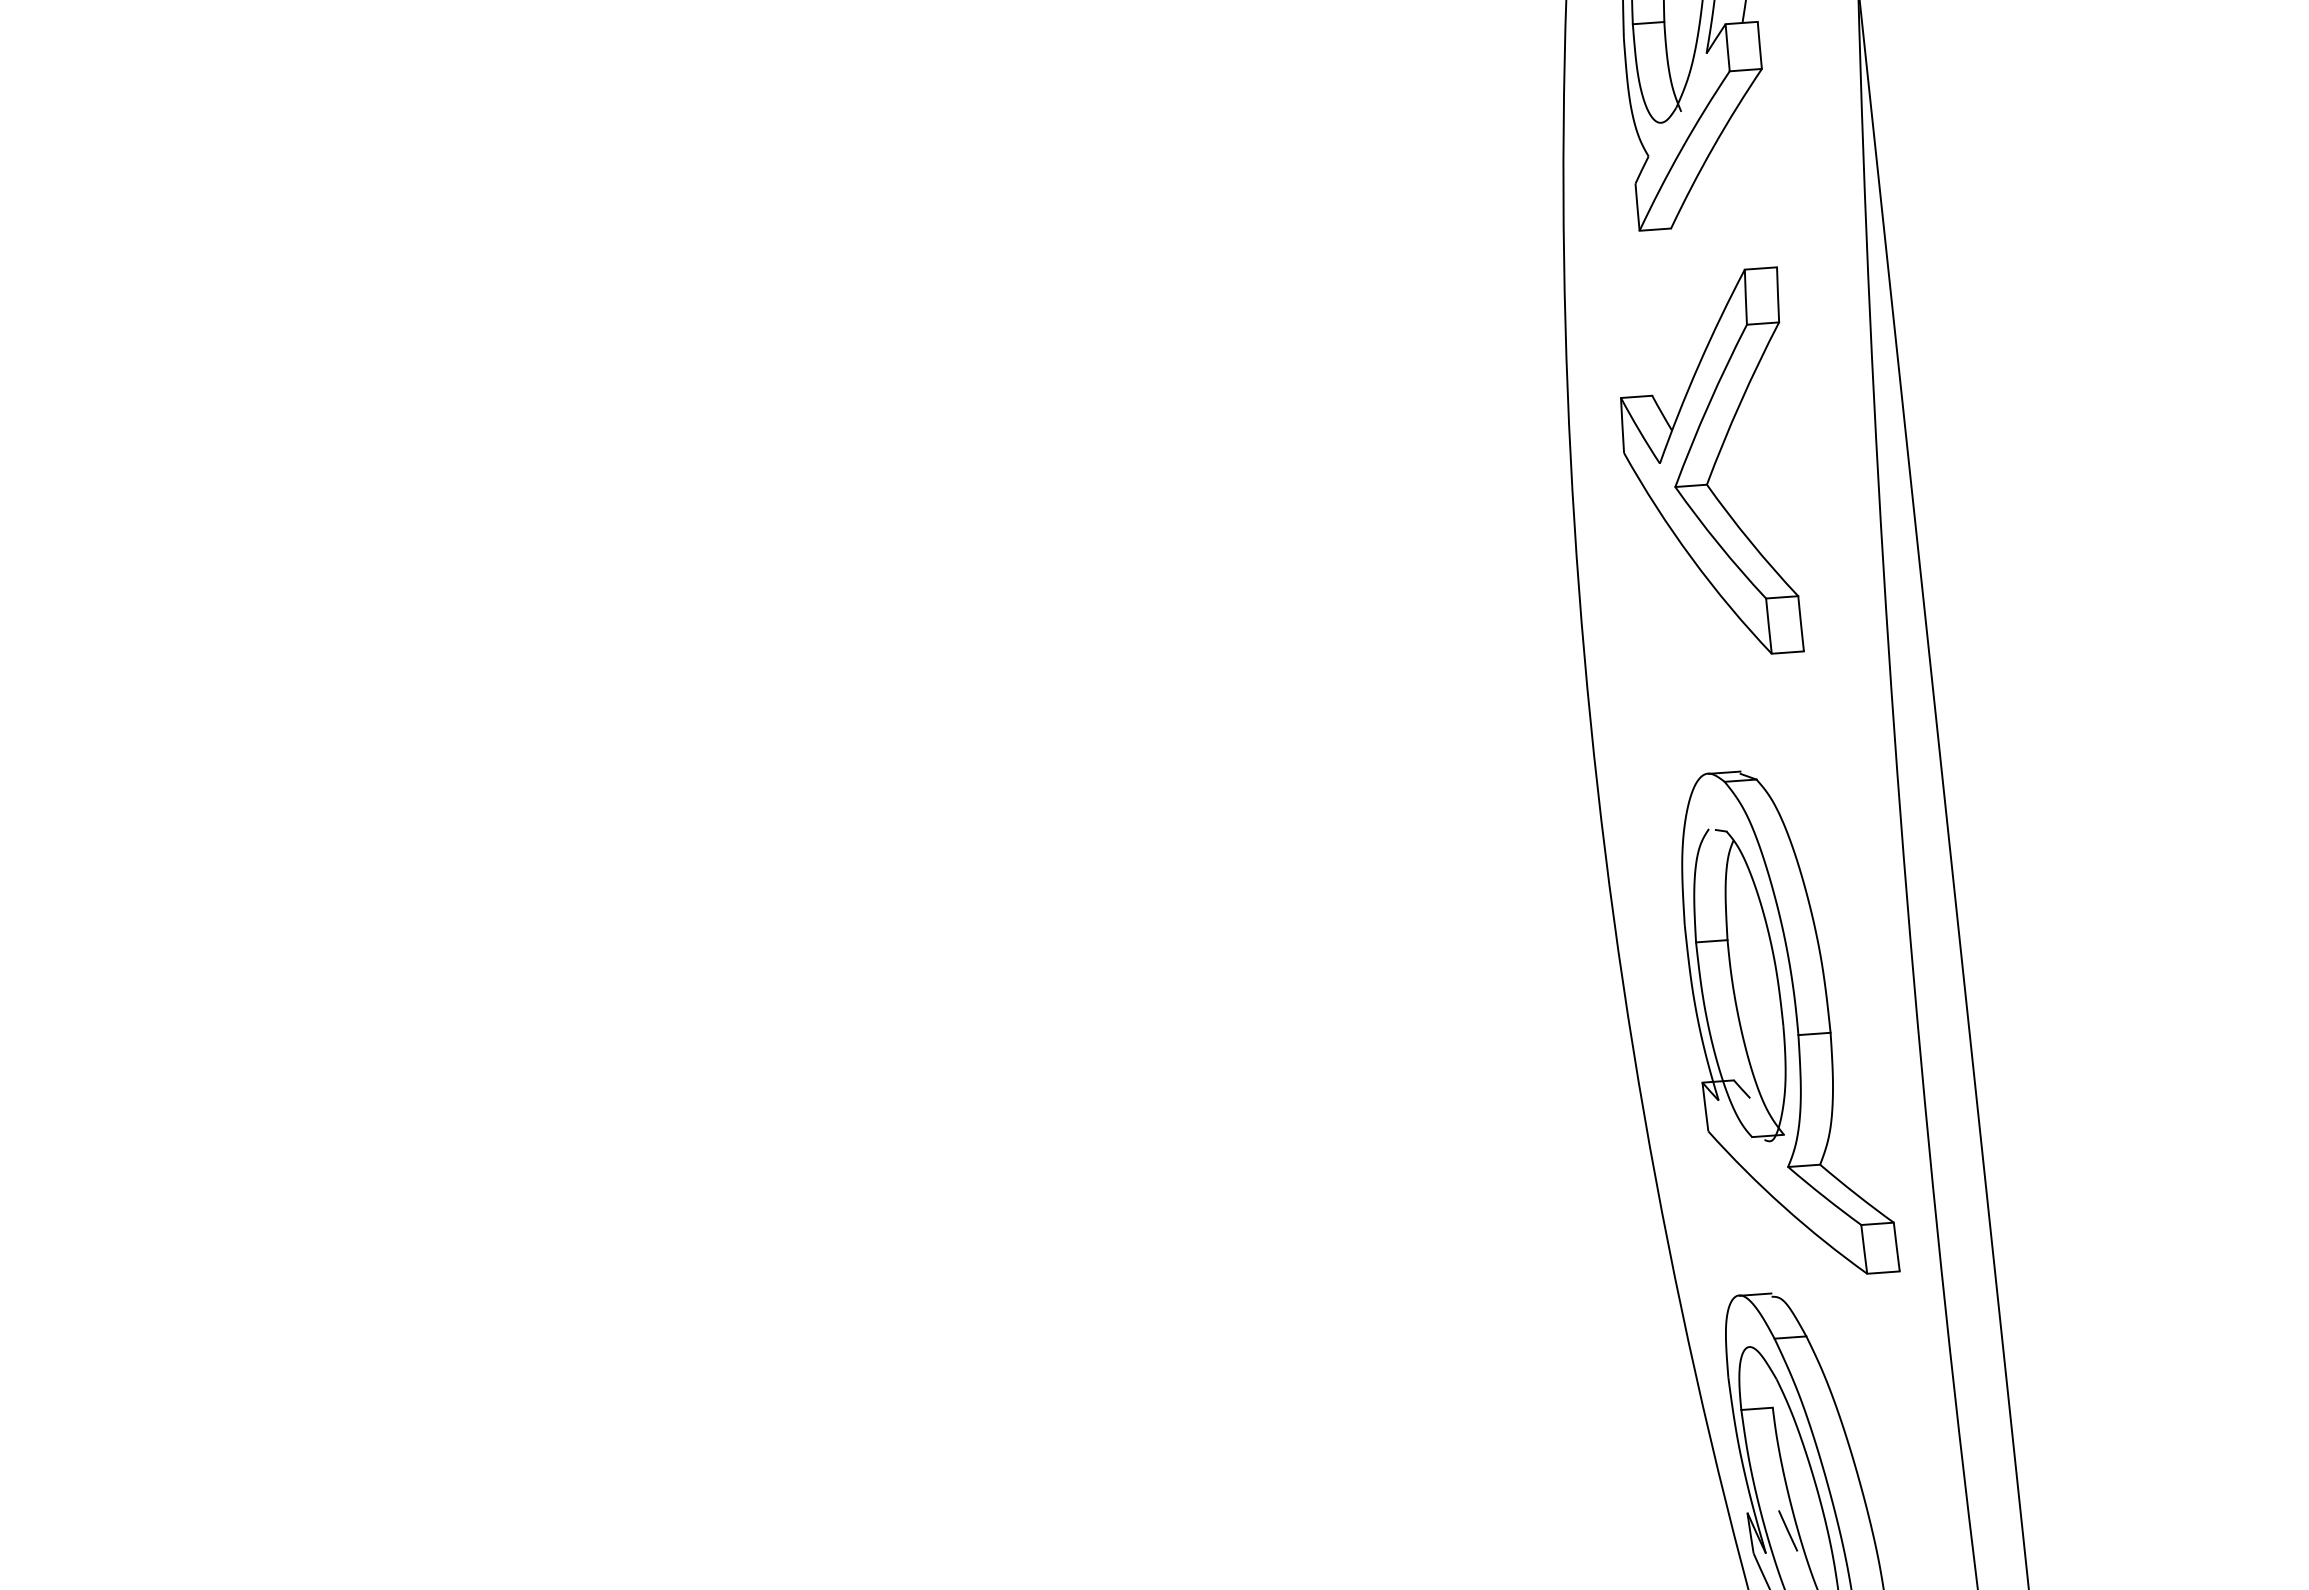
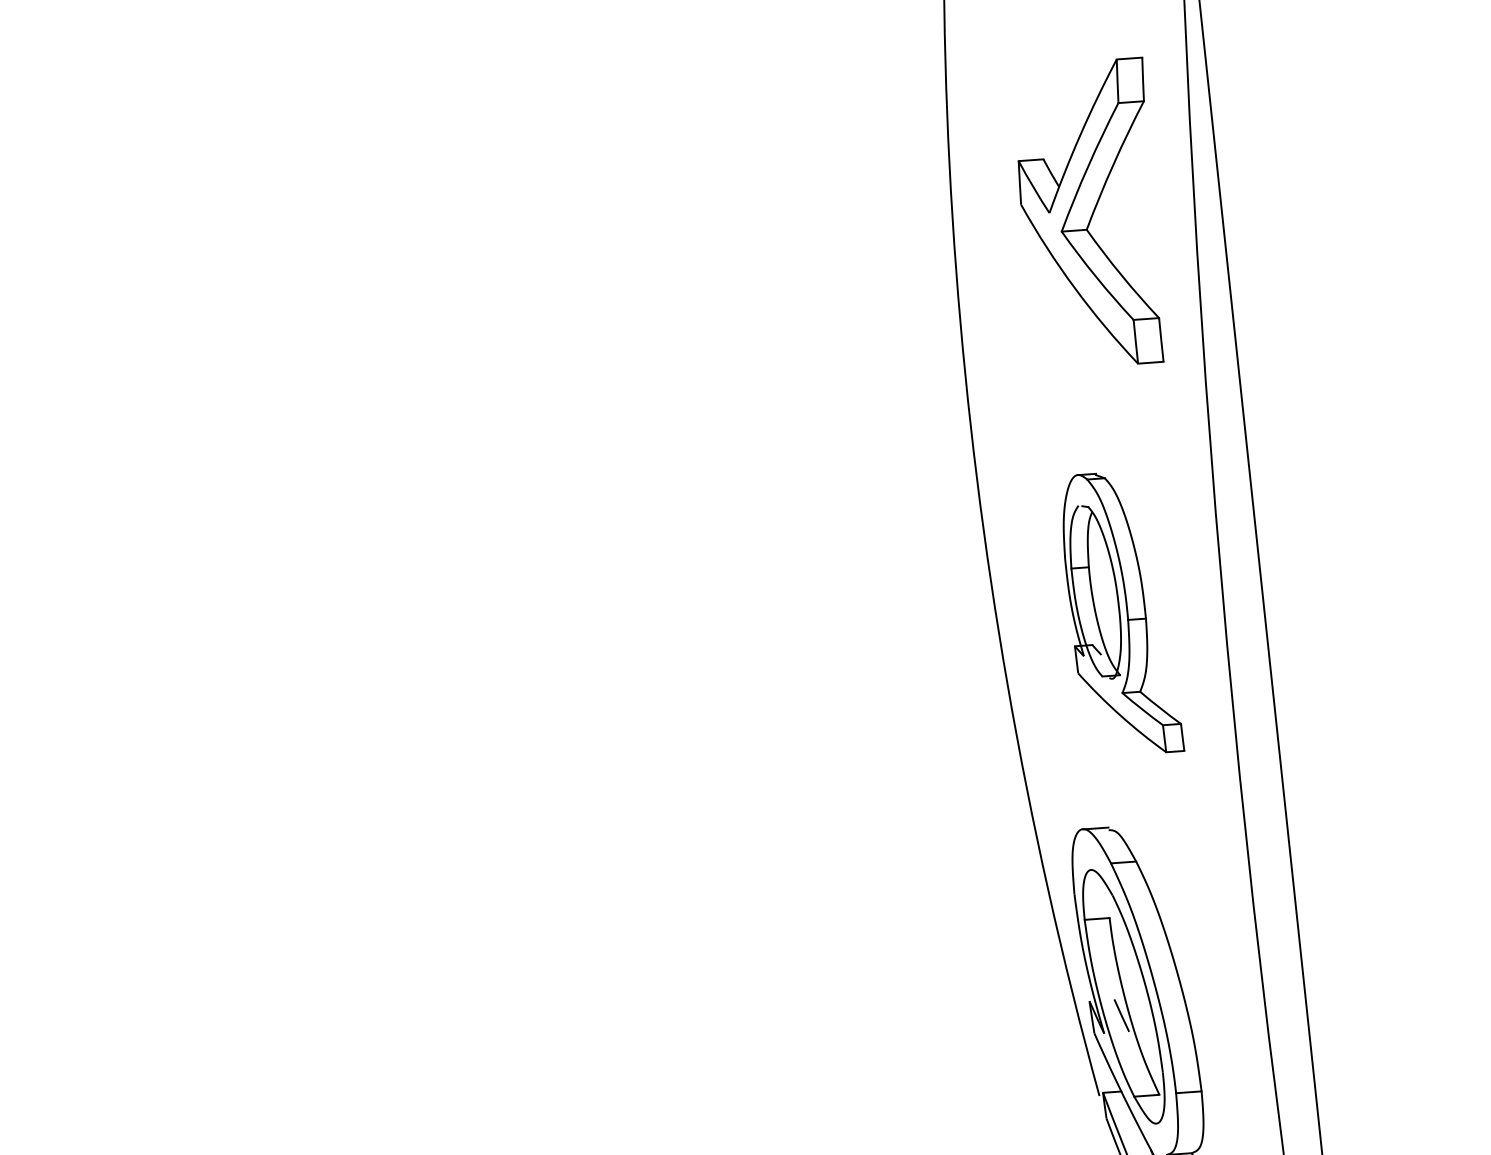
part: (1712, 460) -> (1091, 210), moved
part: (1790, 1022) -> (1123, 612), size x0.7

